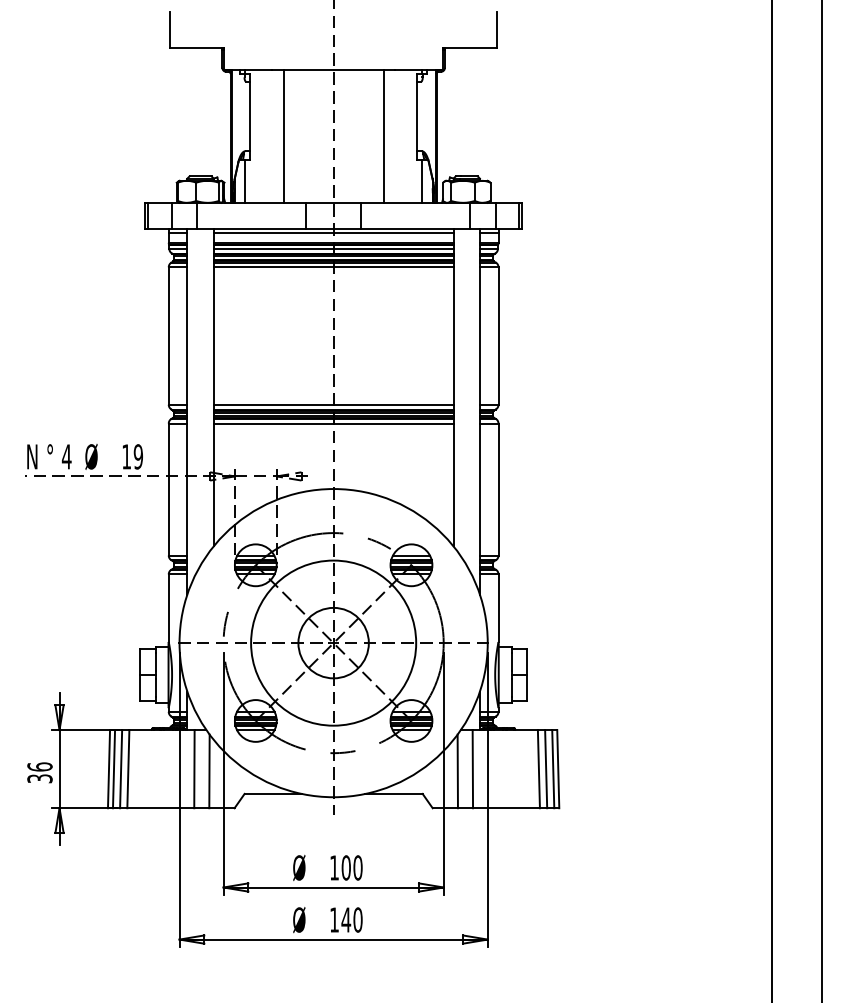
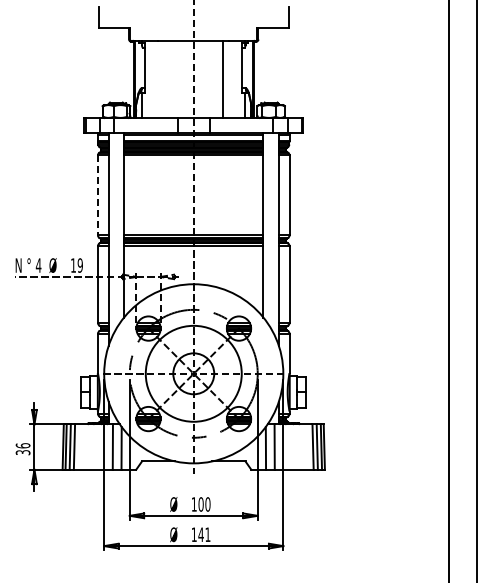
line: (283, 135) -> (164, 78), removed
line: (167, 336) -> (97, 195), solid -> dashed
text: (357, 919) -> (207, 534), 140 -> 141

